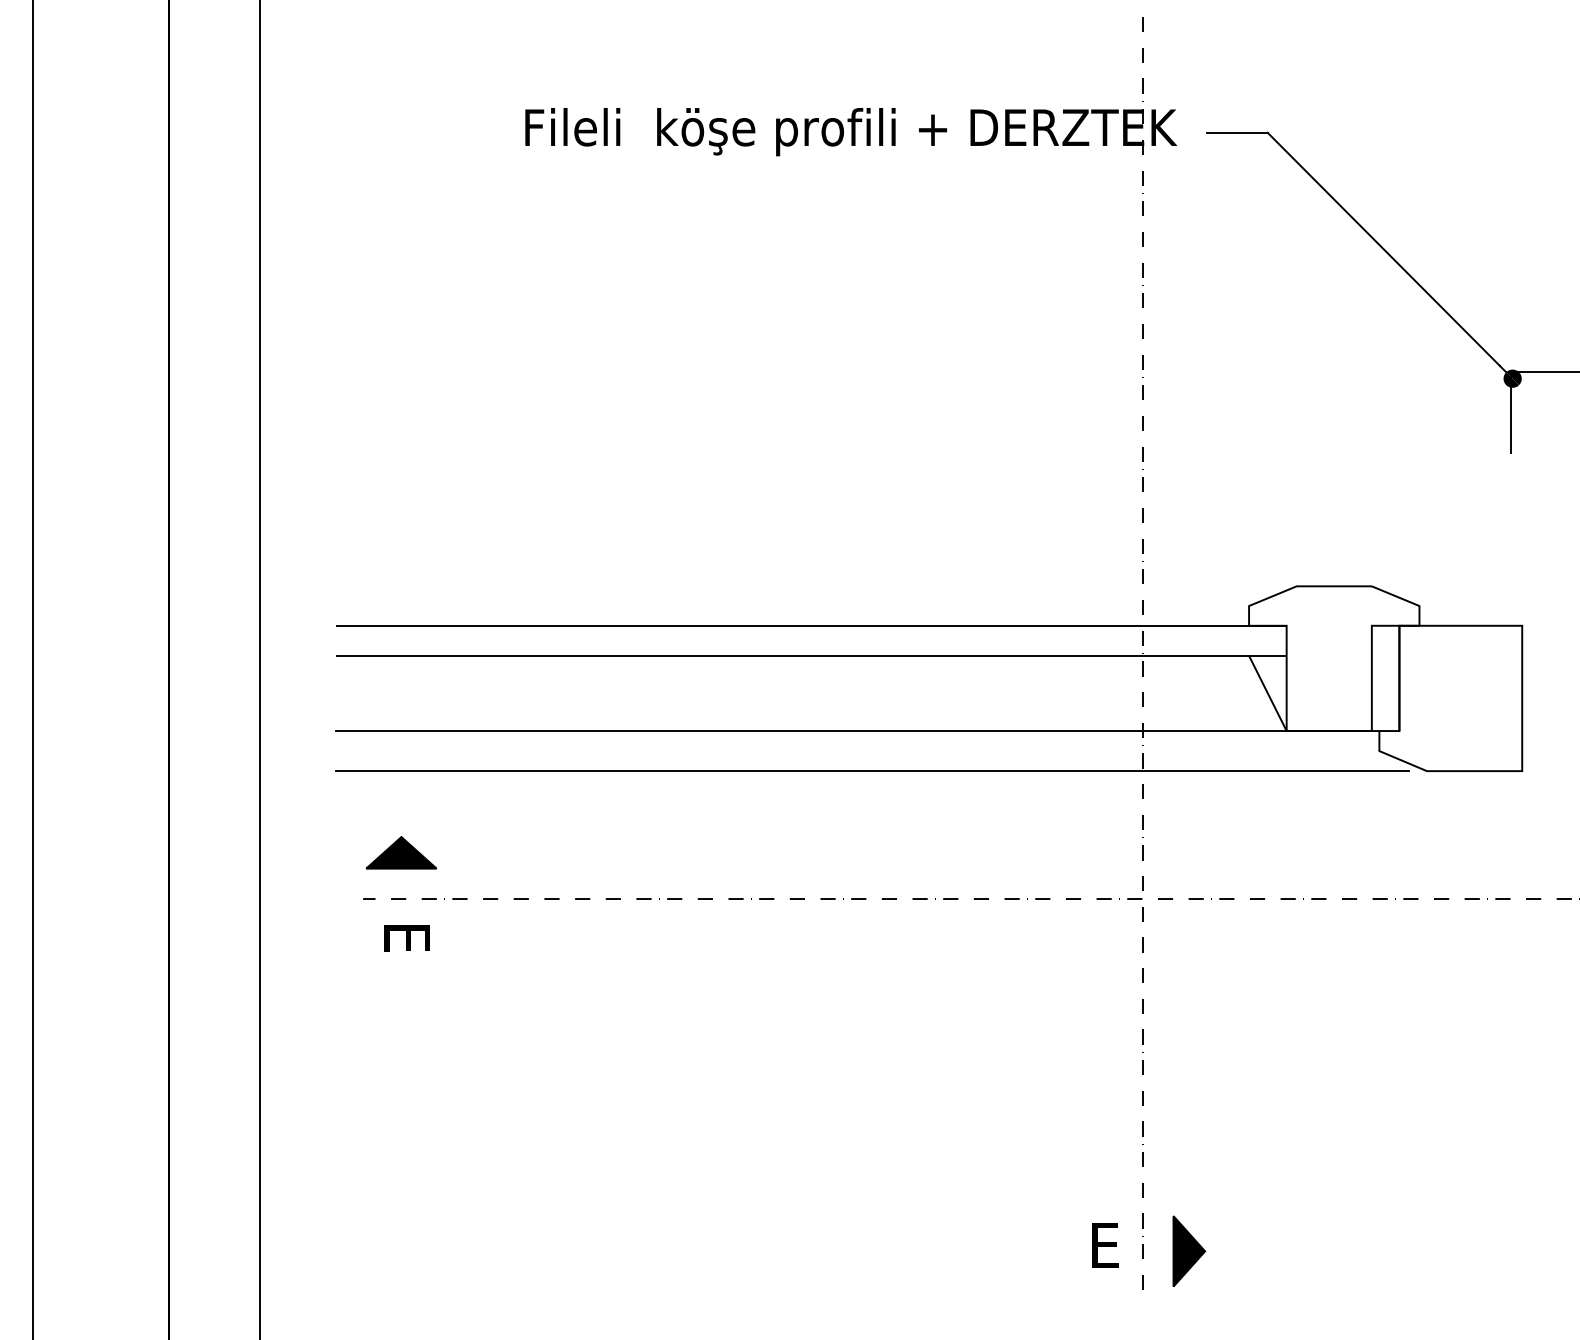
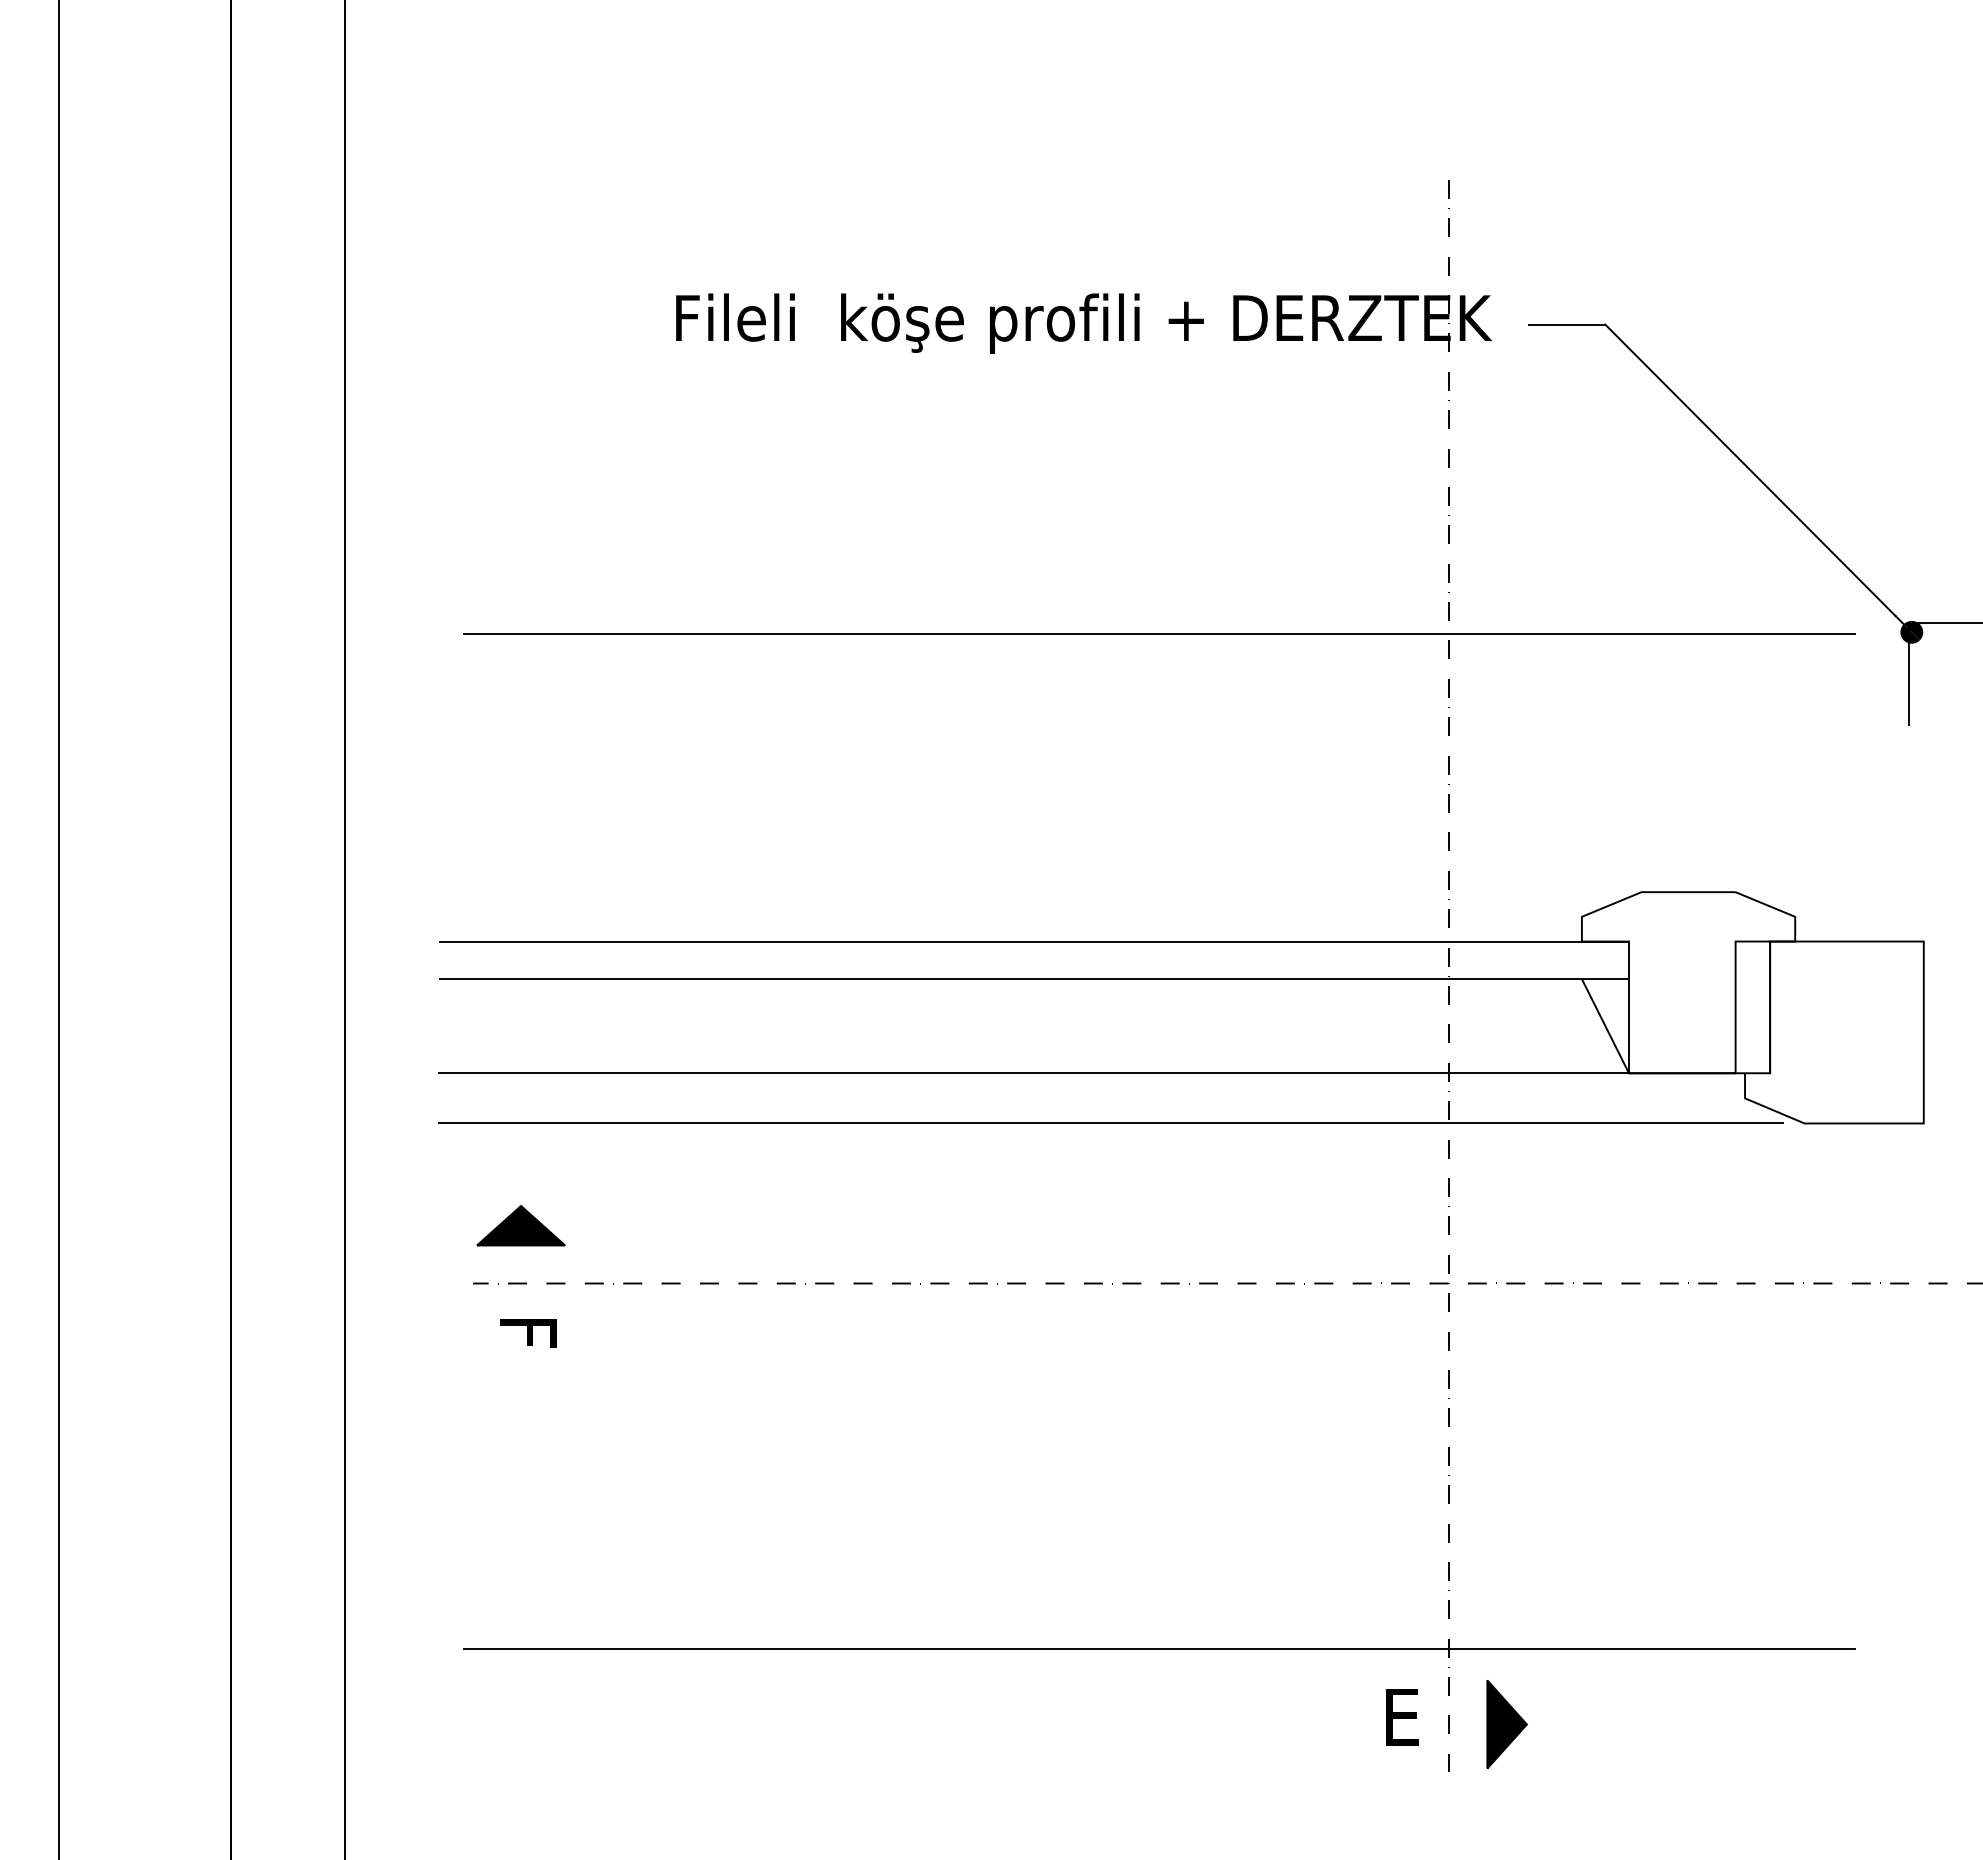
line: (911, 379) -> (1159, 633), added
text: (407, 938) -> (528, 1333), E -> F
line: (911, 1190) -> (1159, 1648), added

